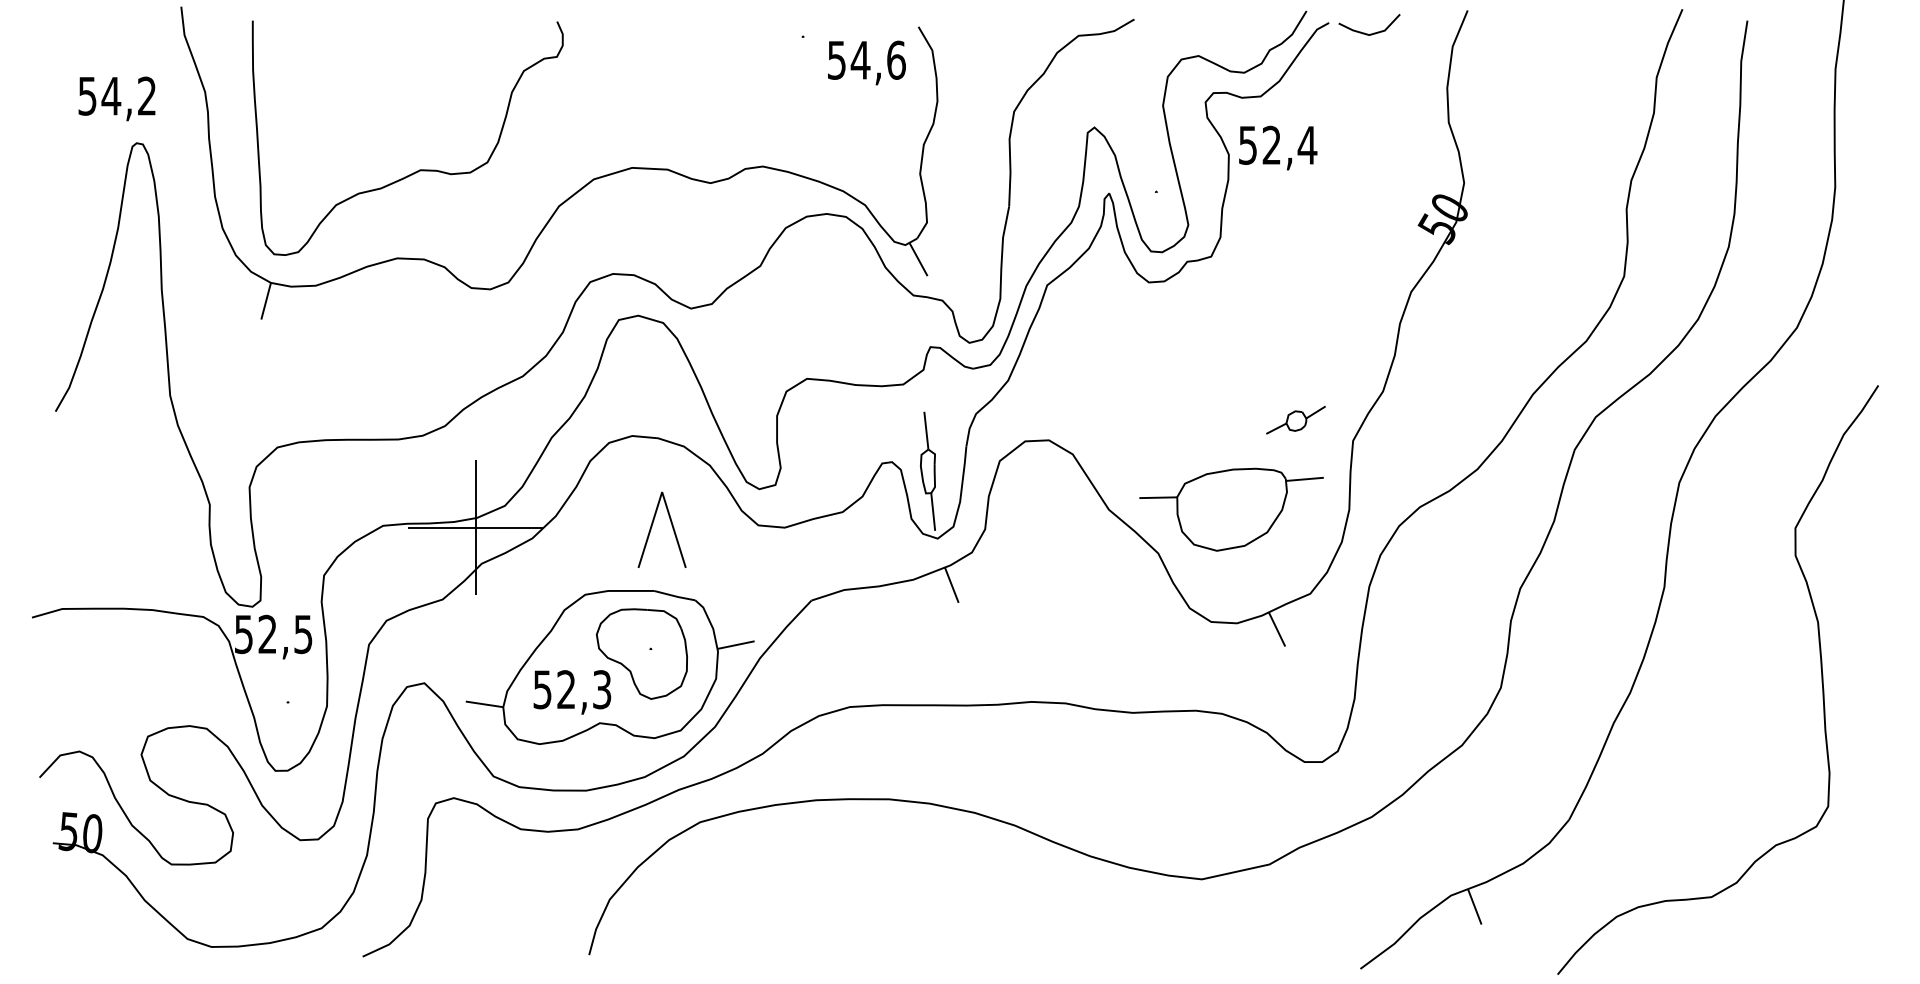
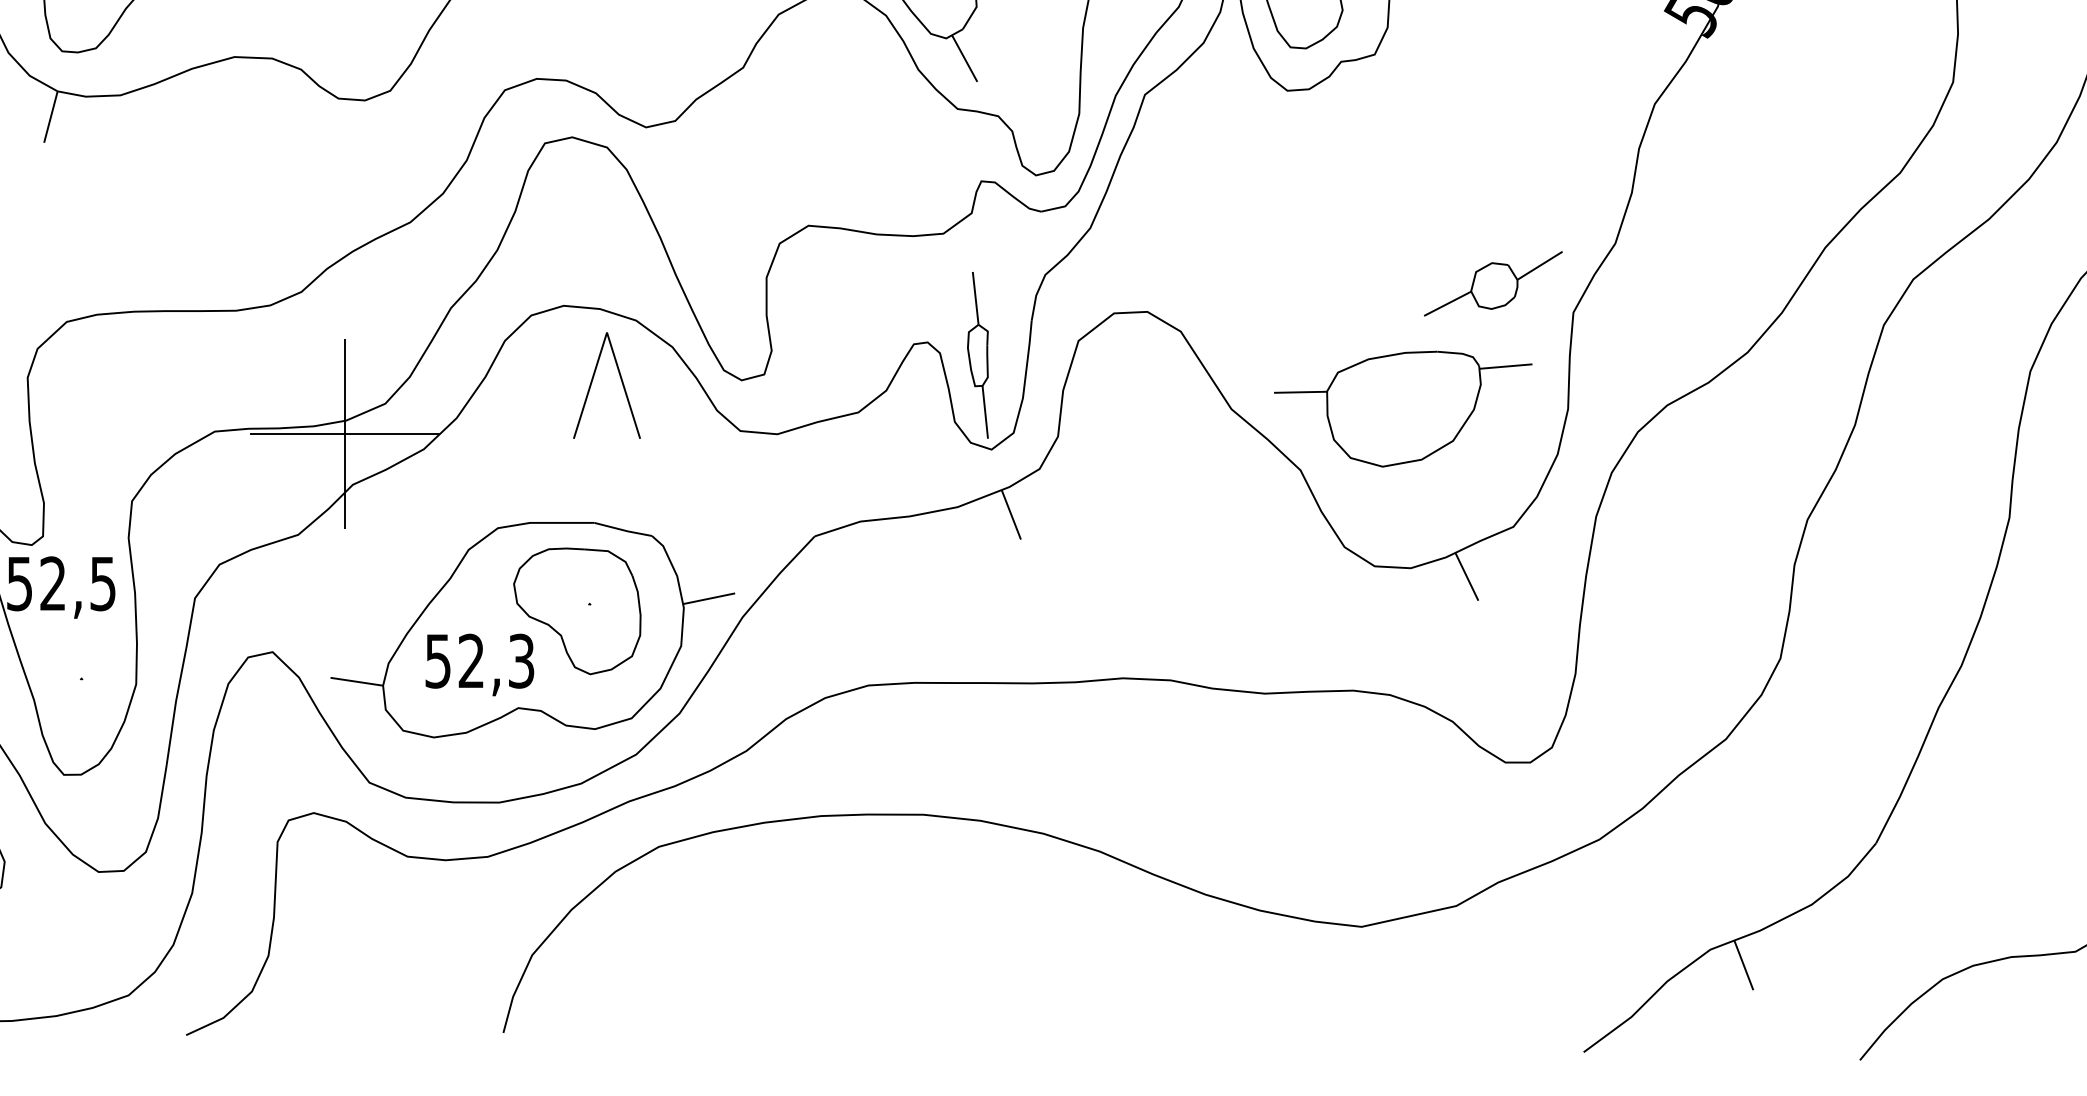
part: (1295, 419) -> (1492, 282), size x1.67
part: (652, 526) -> (593, 380), moved

